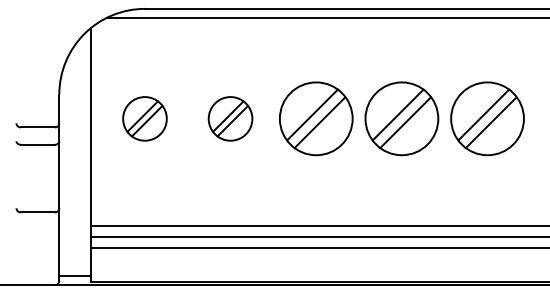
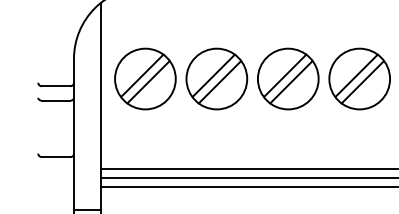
part: (144, 118) -> (145, 78), size x1.67
part: (230, 118) -> (216, 78), size x1.67

